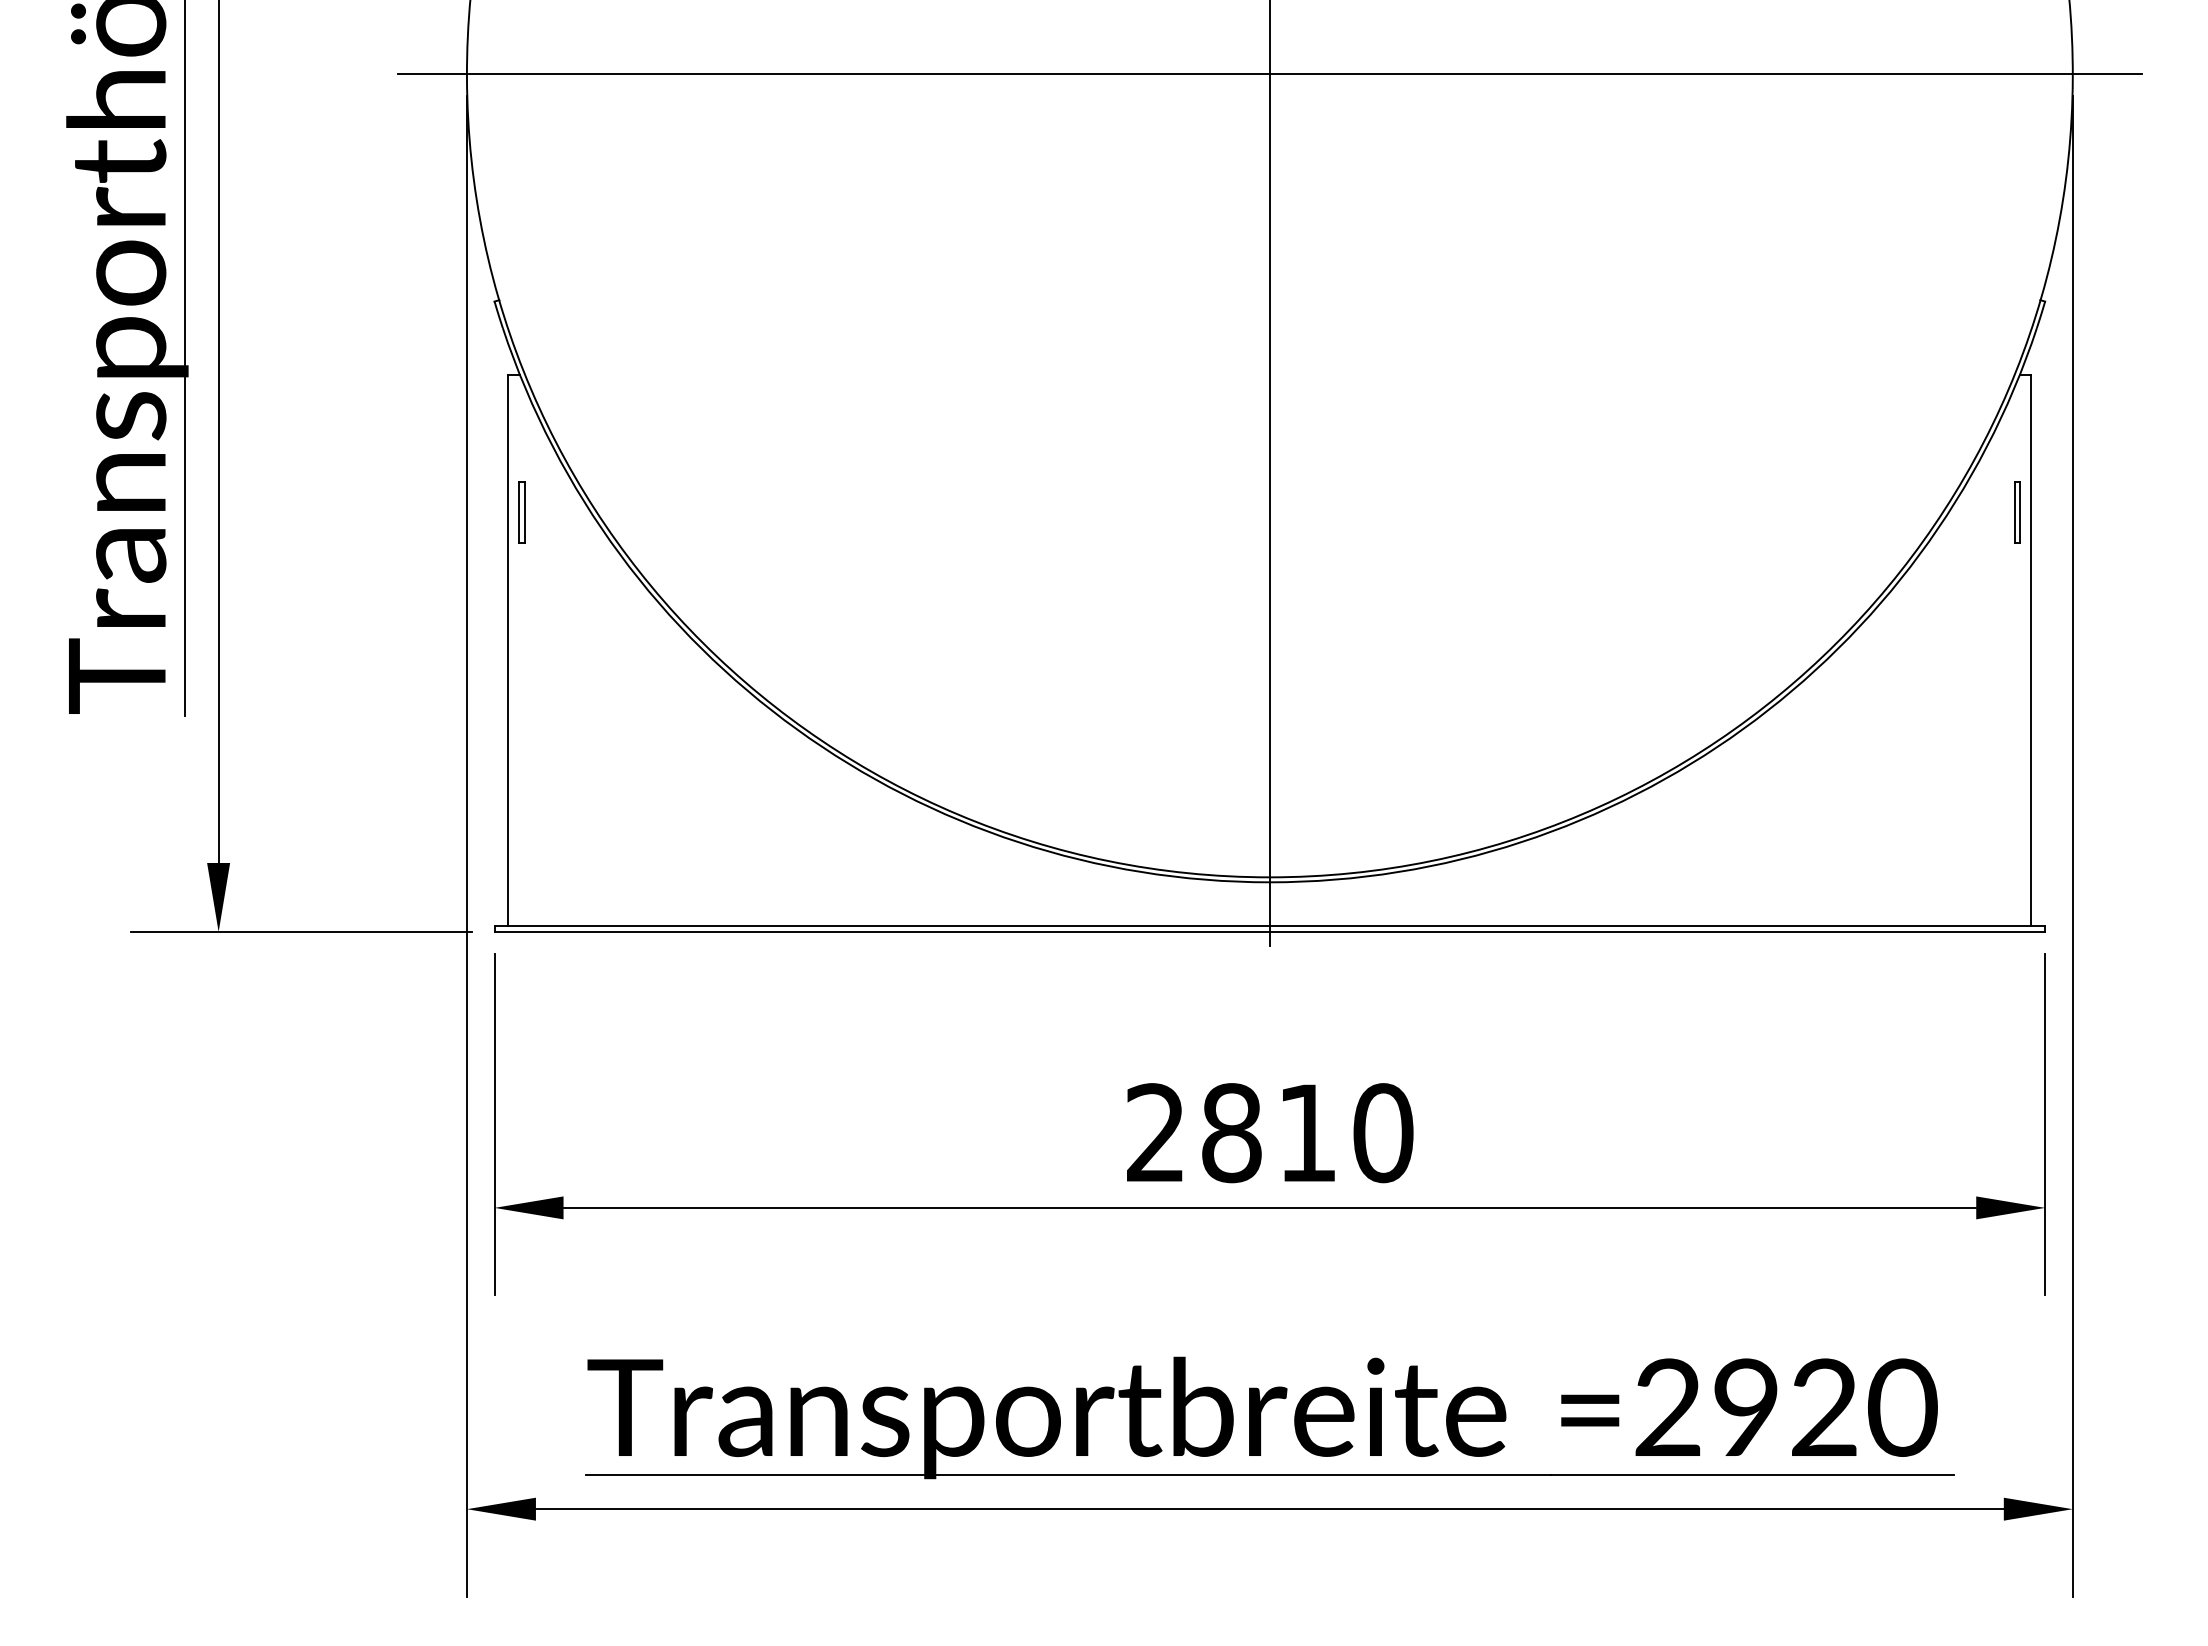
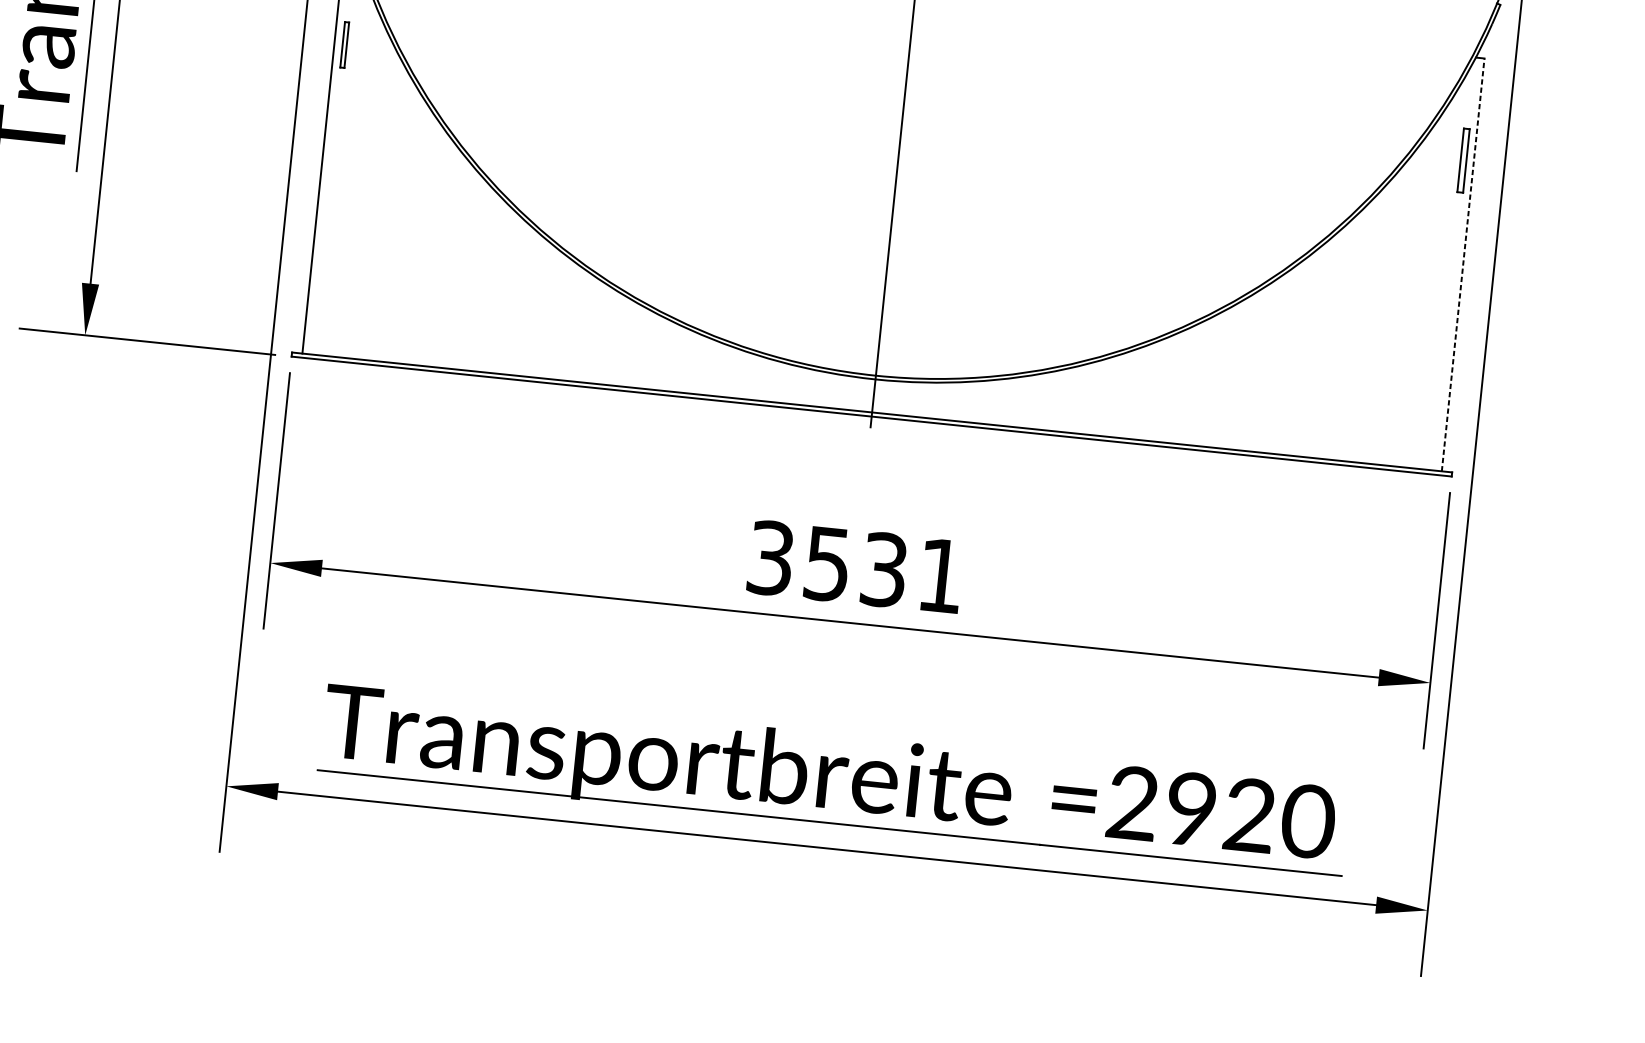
part: (2017, 512) -> (1463, 160), size x1.4
line: (2031, 650) -> (1463, 264), solid -> dashed
text: (1270, 1133) -> (856, 567), 2810 -> 3531

